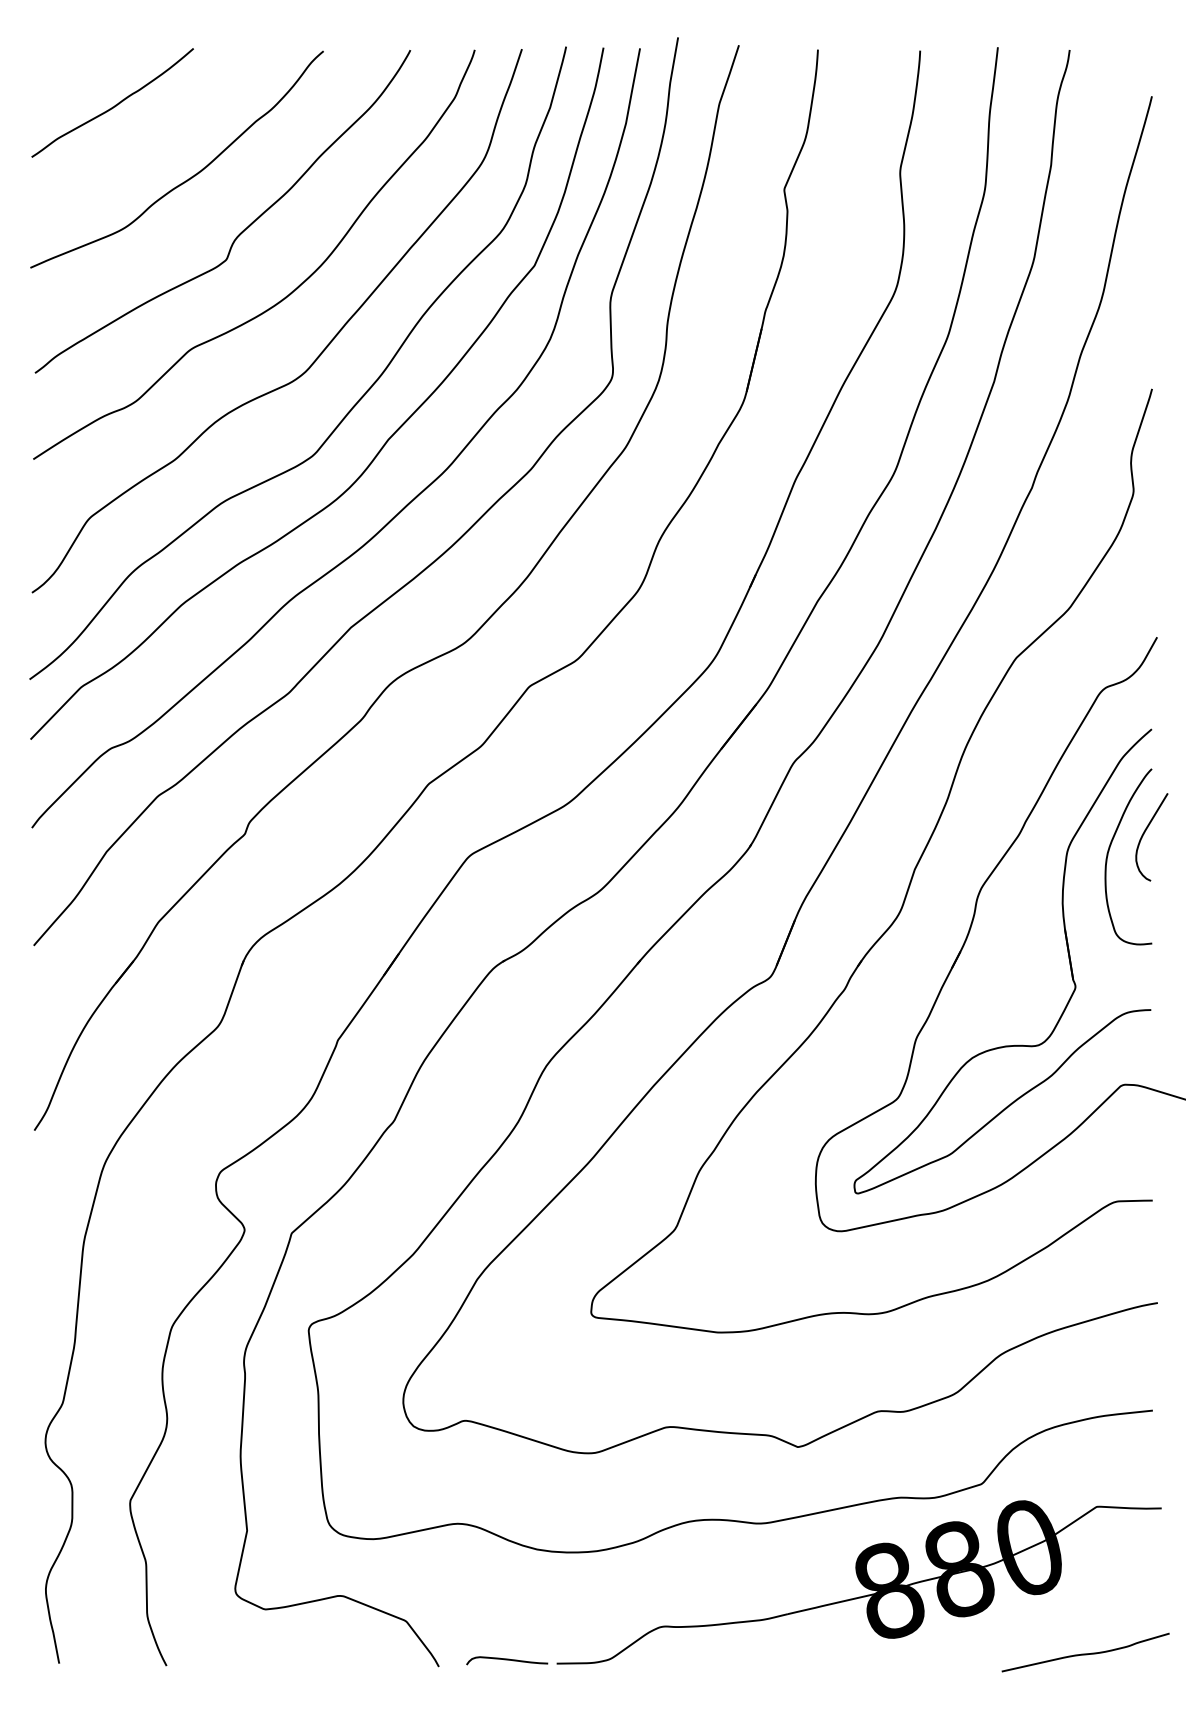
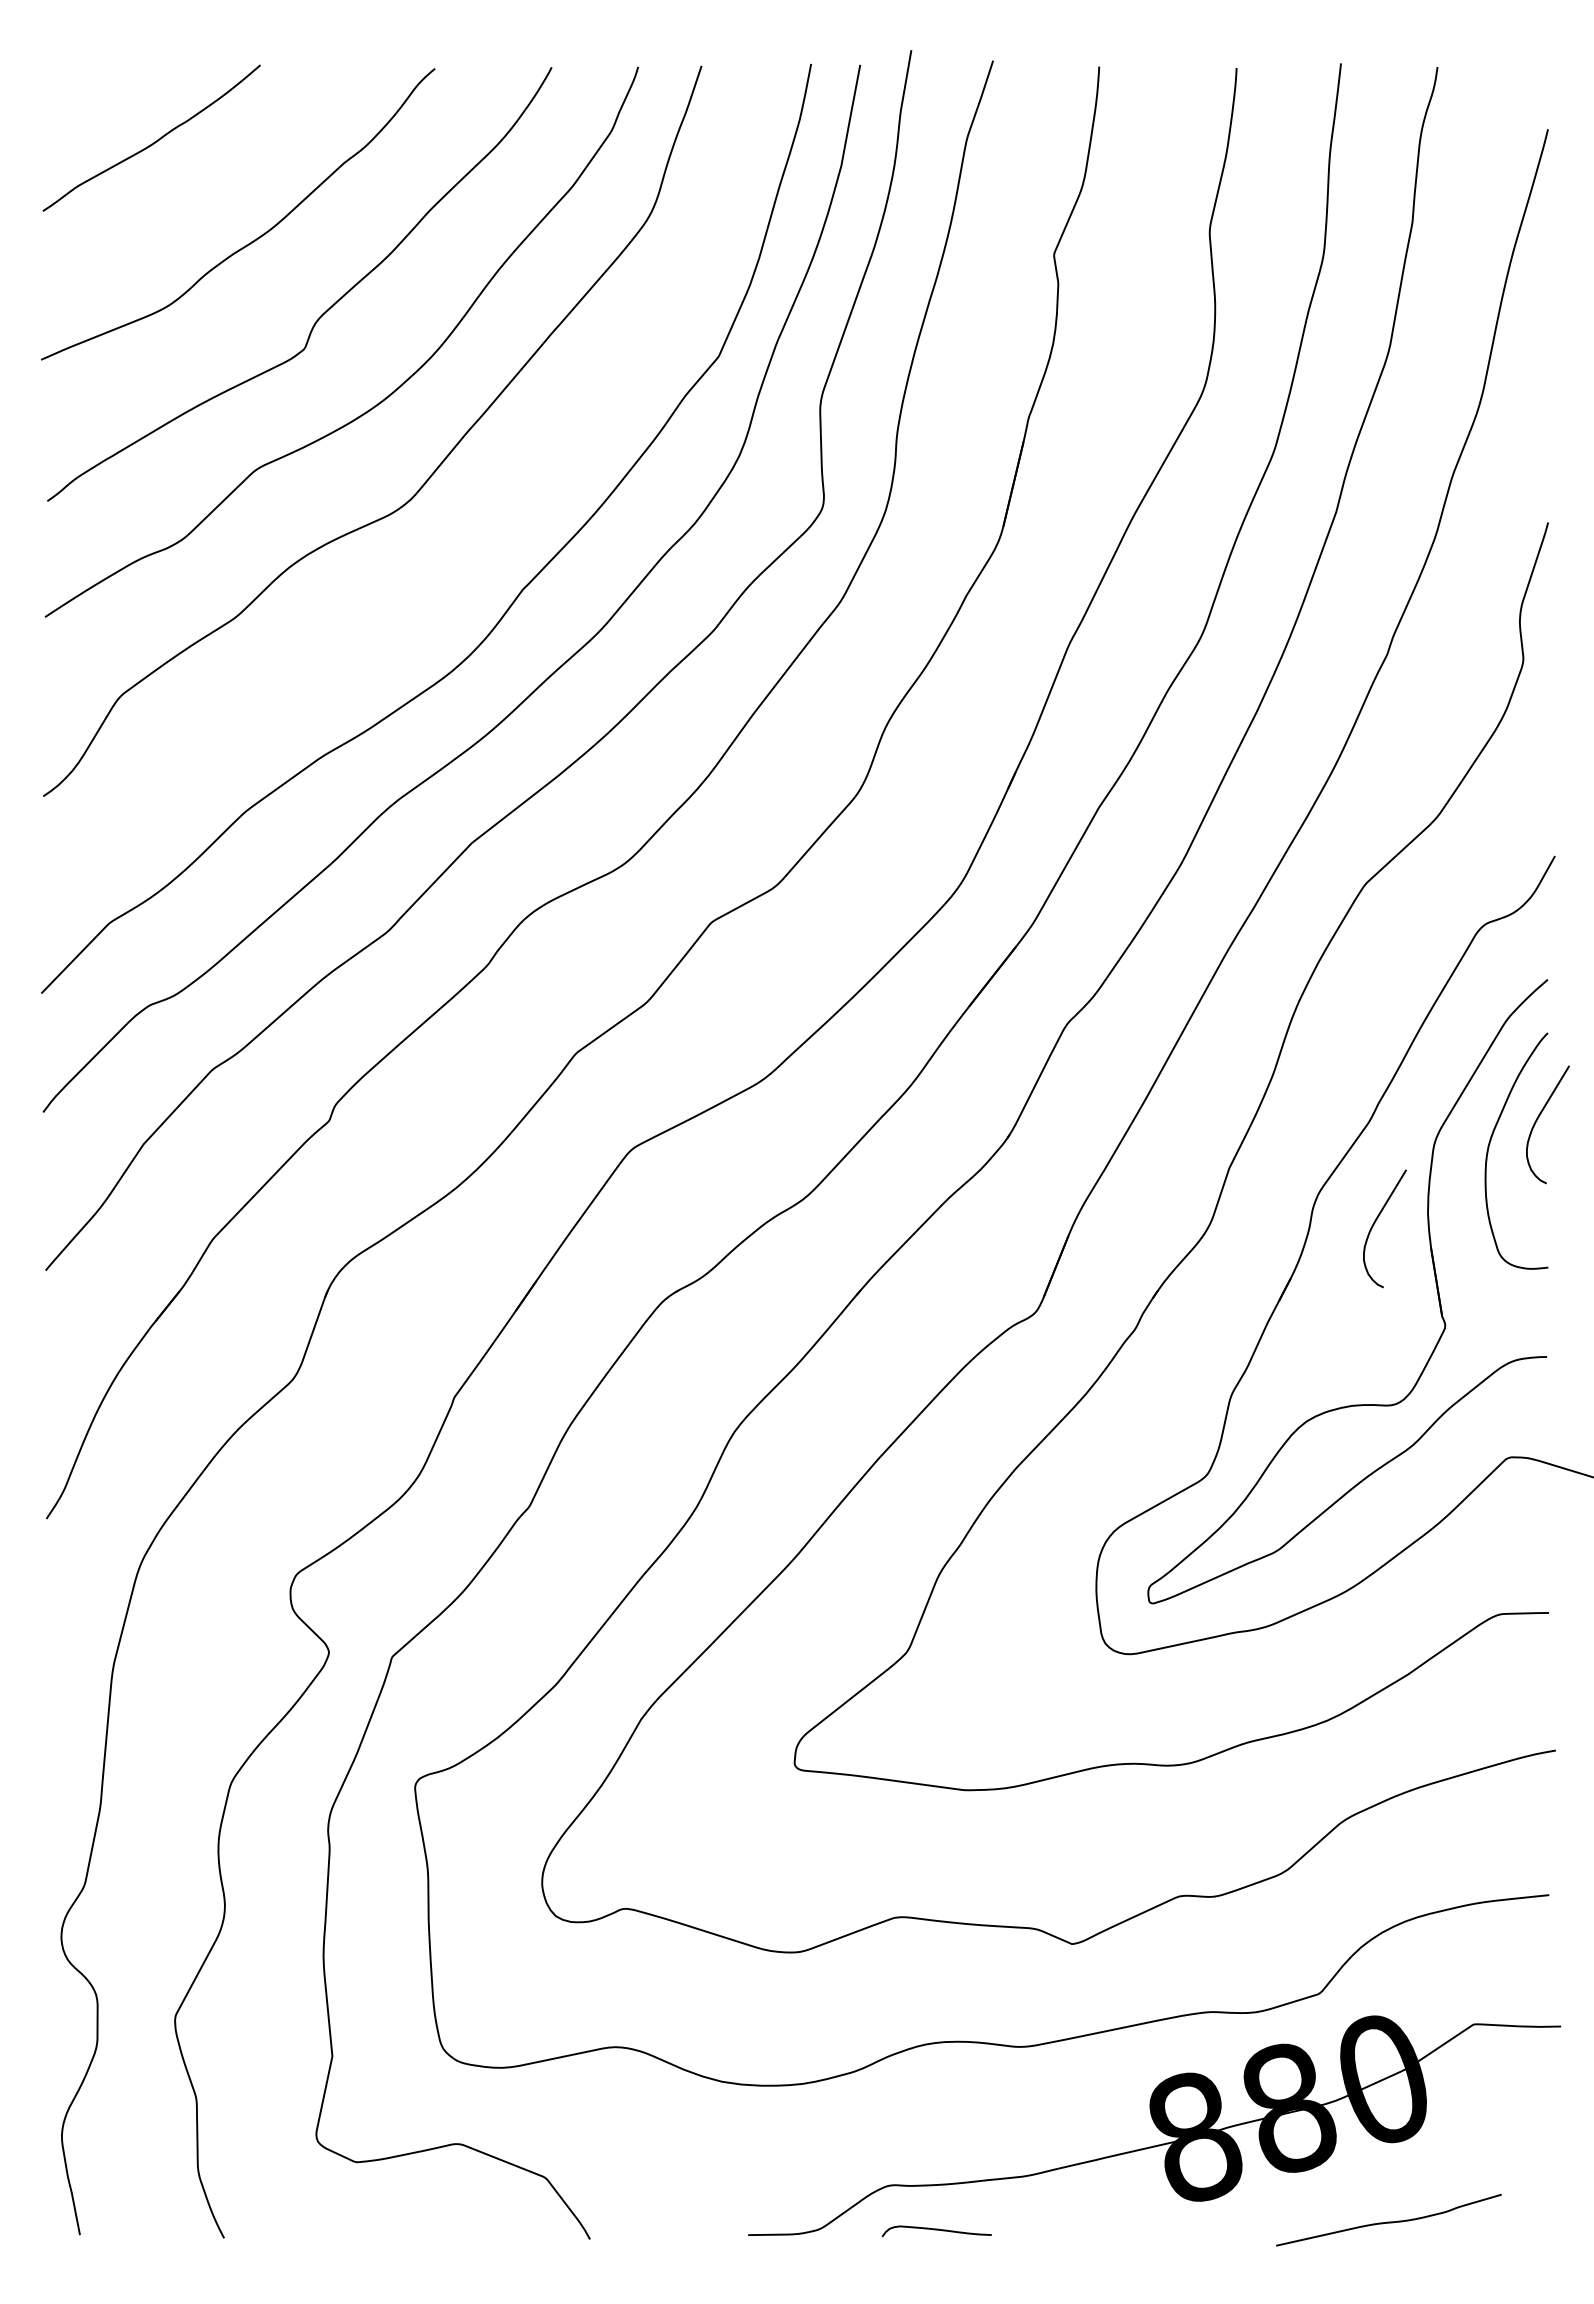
curve: (349, 409) -> (470, 550), removed
curve: (1023, 910) -> (1375, 1223), added
curve: (1085, 1653) -> (1388, 2221), moved
curve: (507, 1660) -> (936, 2230), moved

